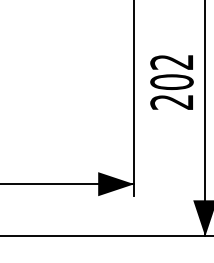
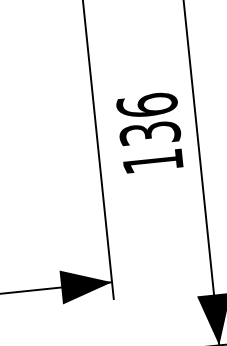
text: (171, 81) -> (149, 132), 202 -> 136

